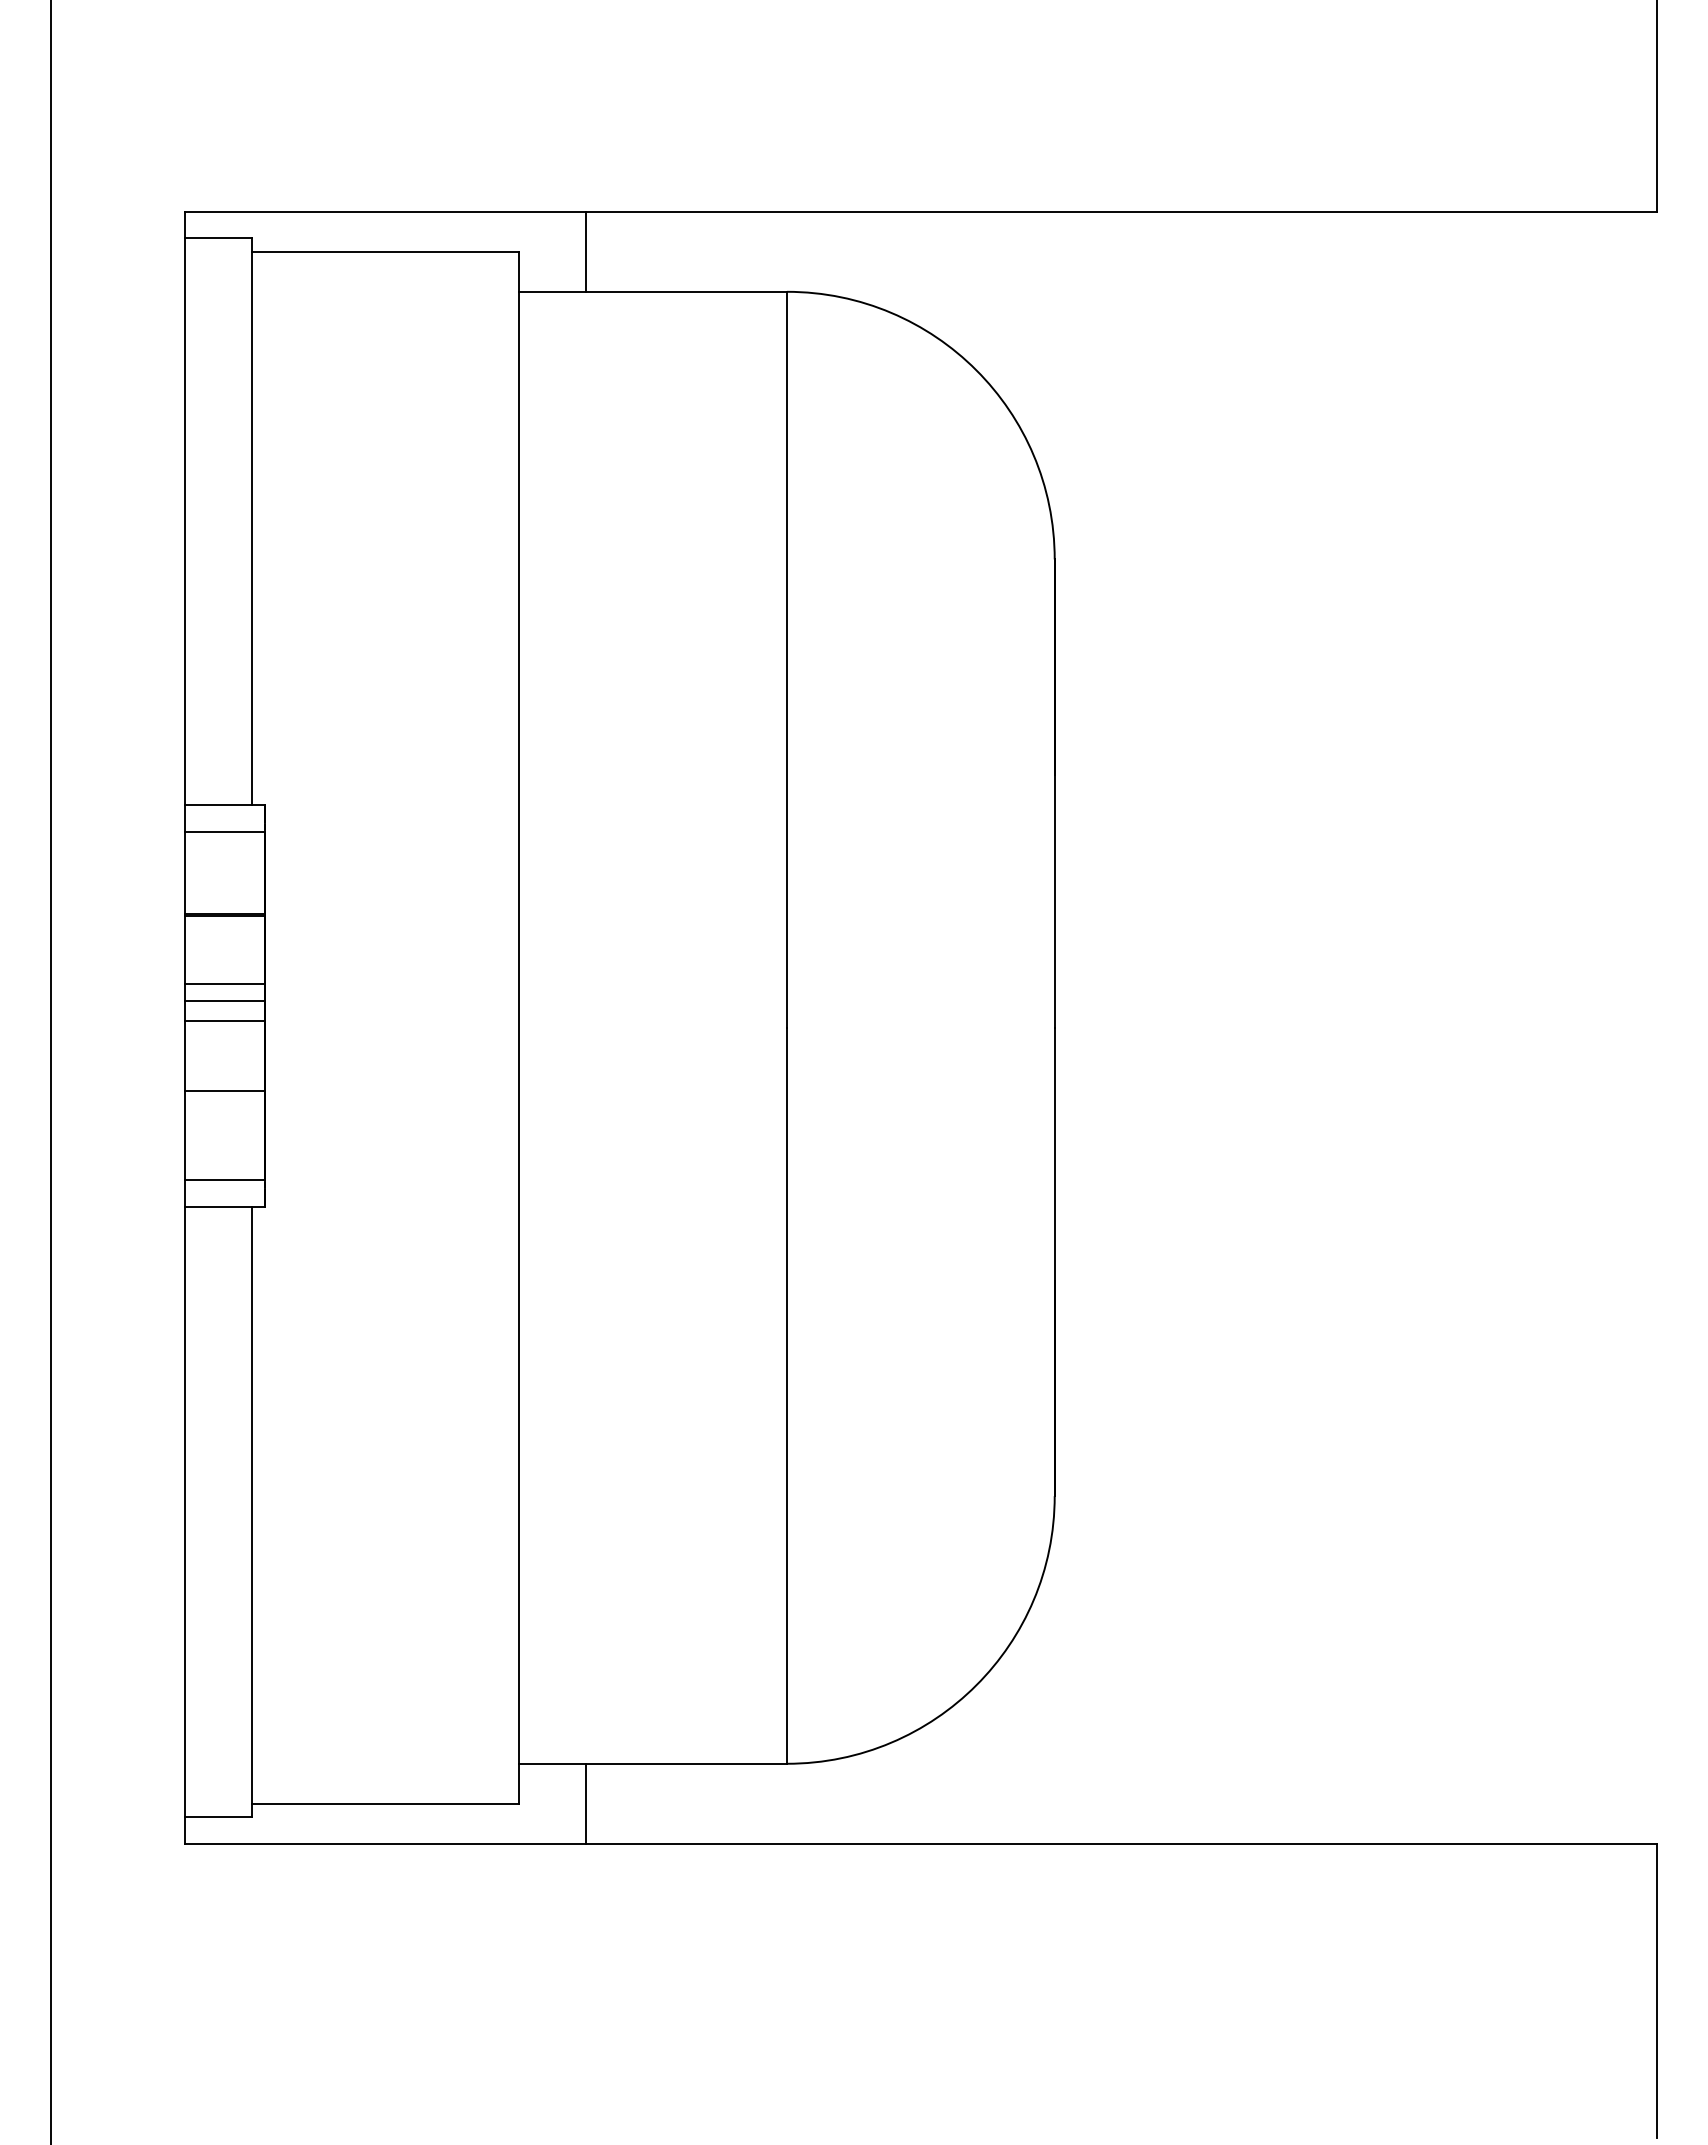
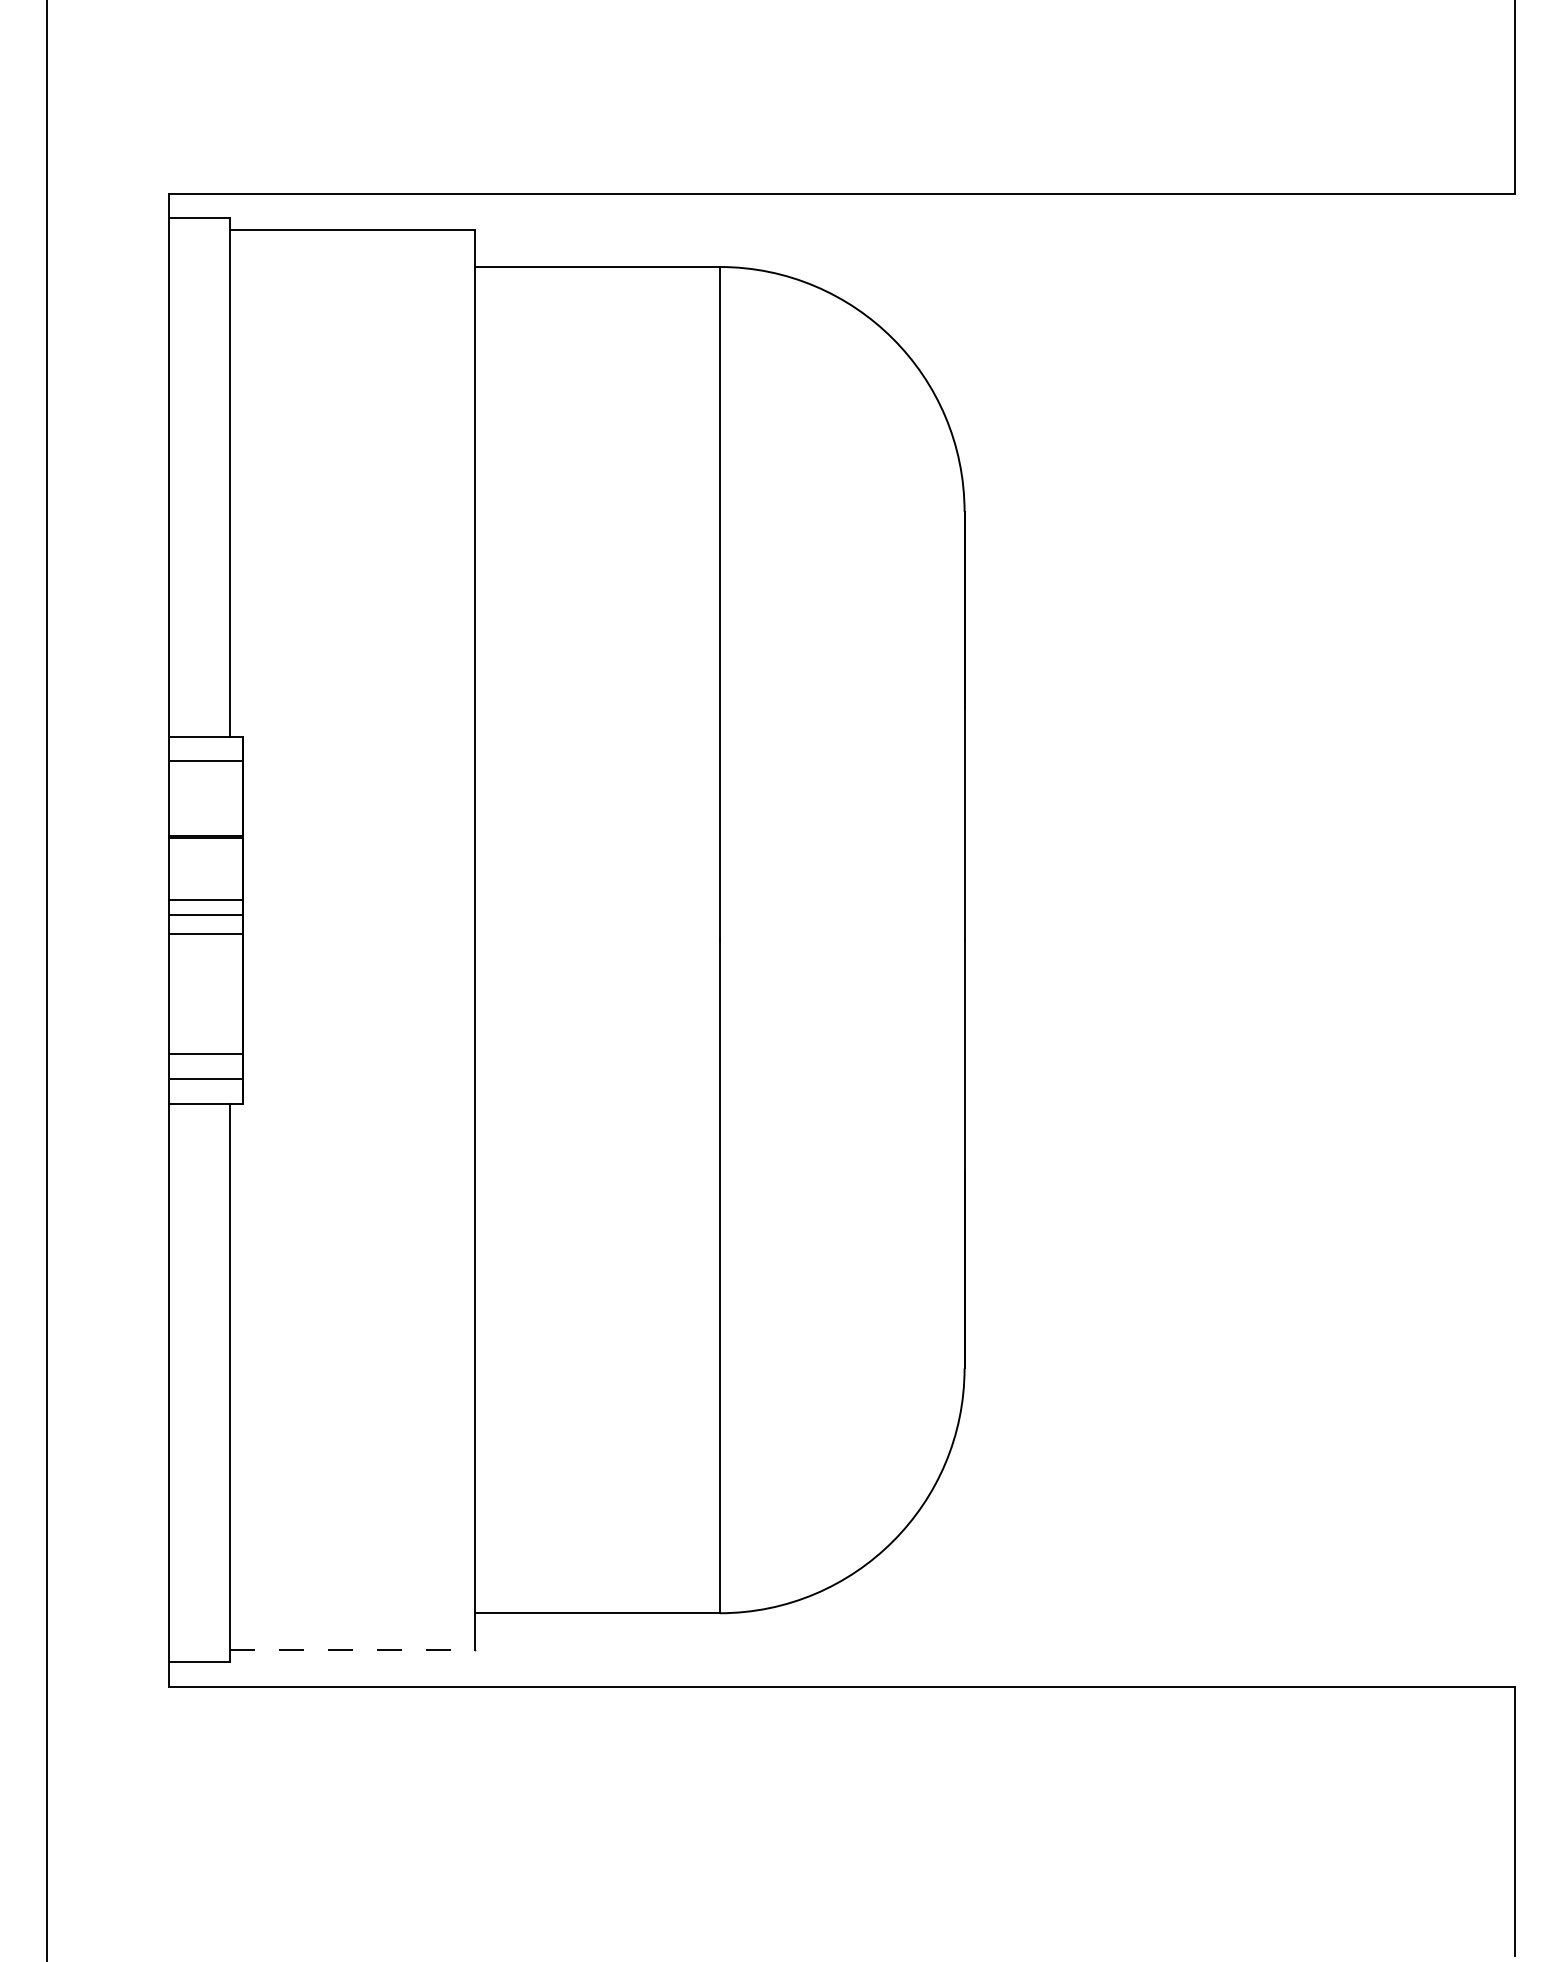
line: (586, 251) -> (536, 230), removed
line: (224, 1091) -> (205, 1054), moved
line: (385, 1803) -> (352, 1649), solid -> dashed
line: (586, 1803) -> (536, 1649), removed

